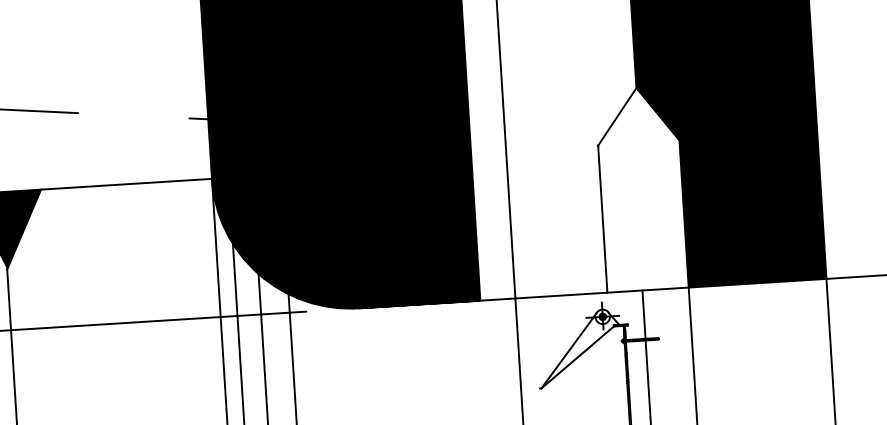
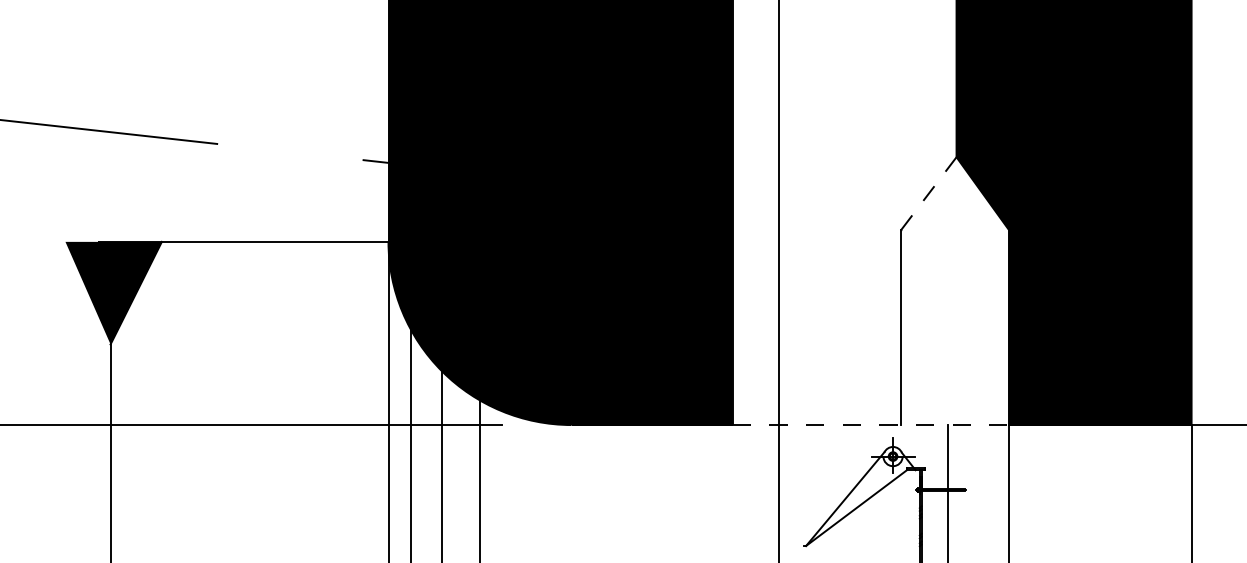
line: (617, 116) -> (928, 193), solid -> dashed
line: (585, 294) -> (871, 425), solid -> dashed

